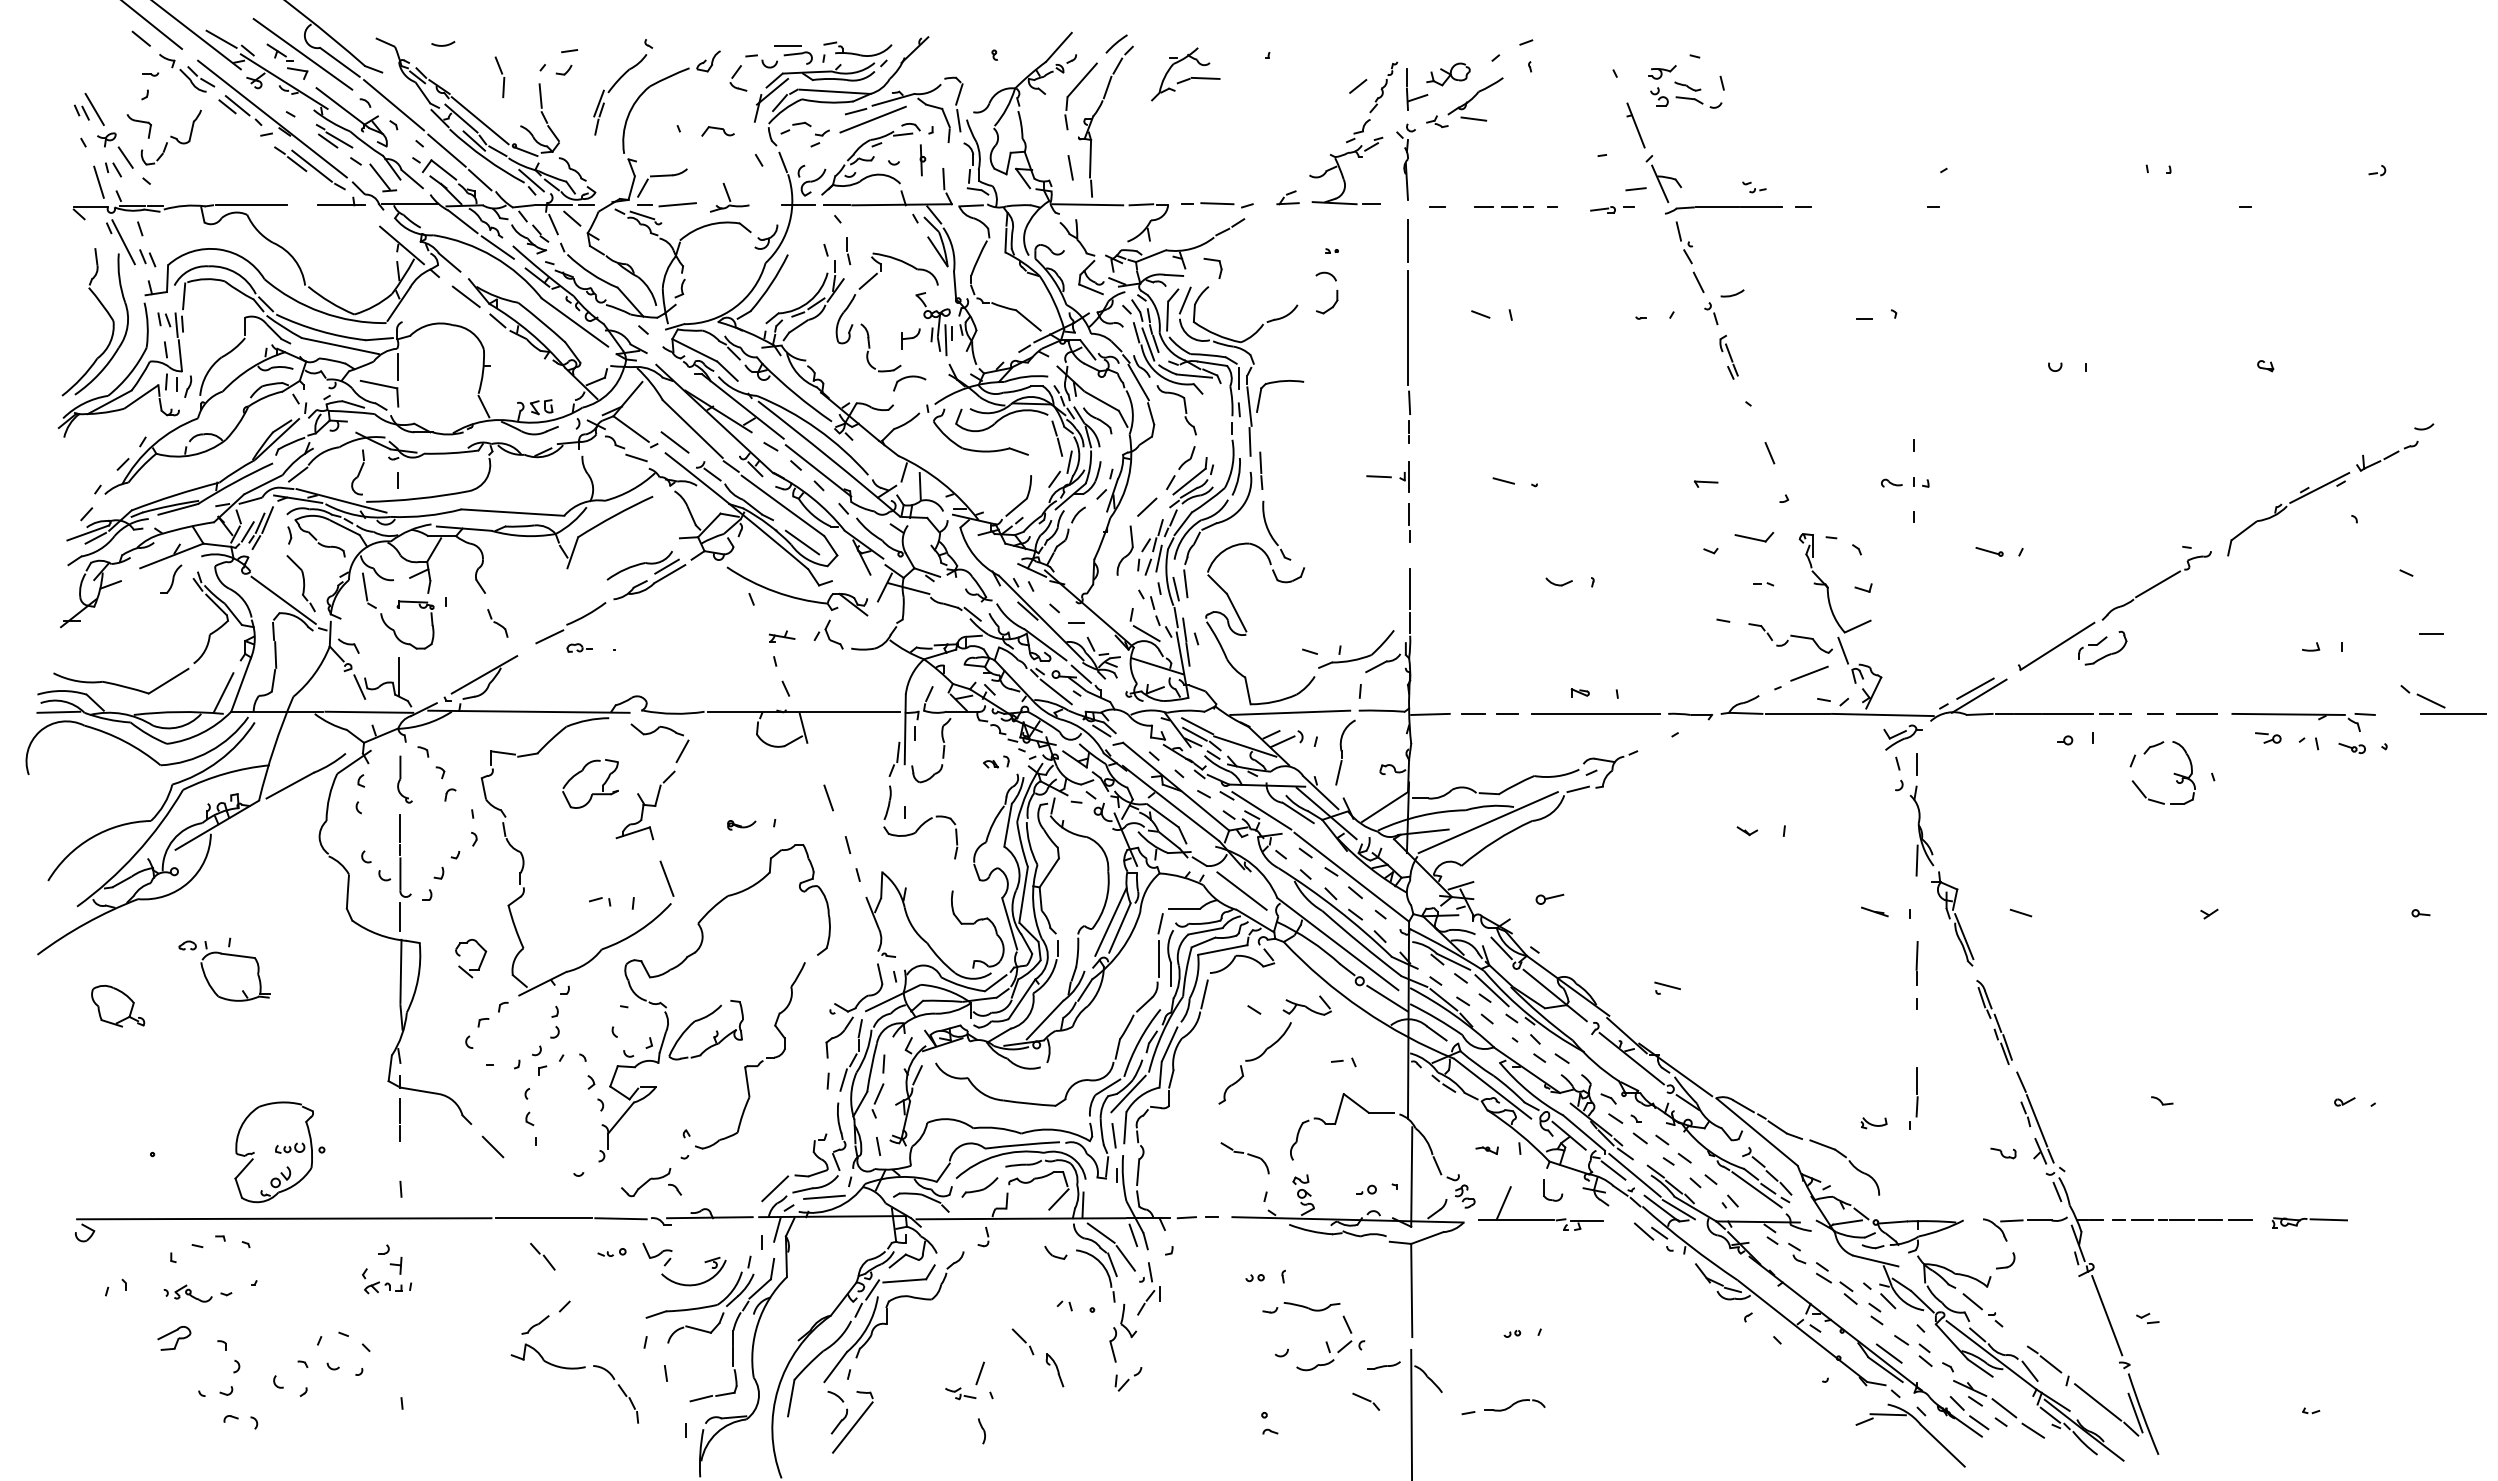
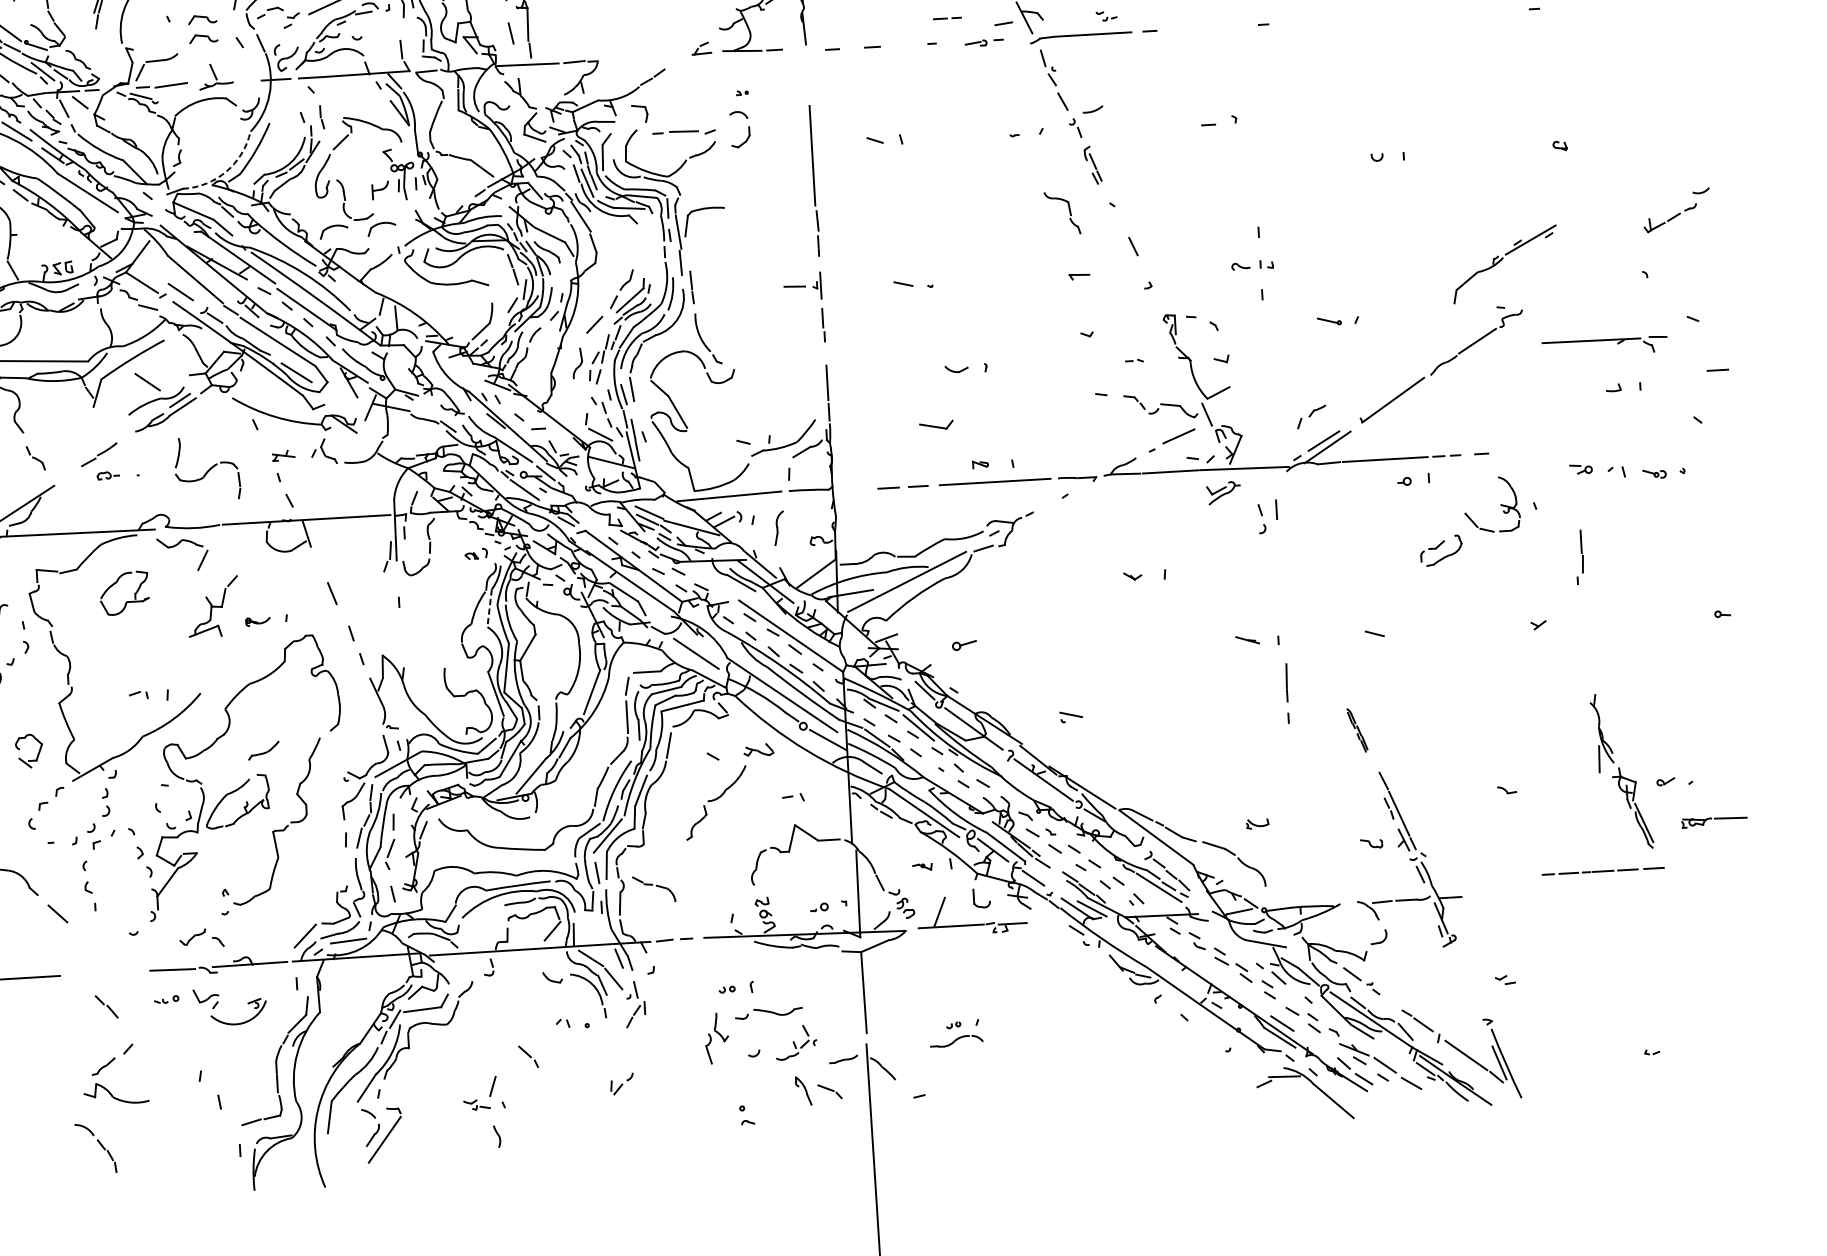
part: (717, 153) -> (203, 38), added
part: (922, 160) -> (381, 34), removed
part: (1217, 205) -> (684, 133), moved
line: (1517, 206) -> (947, 17), moved
line: (1408, 241) -> (808, 80), removed
line: (1184, 300) -> (616, 143), removed
arc: (735, 307) -> (226, 171), solid -> dashed
line: (945, 340) -> (410, 189), removed
part: (854, 383) -> (333, 231), added
part: (1184, 408) -> (1069, 211), moved
part: (2288, 514) -> (1504, 264), moved
part: (1754, 537) -> (936, 425), moved
line: (630, 543) -> (147, 382), added
part: (1124, 550) -> (577, 363), size x0.7
line: (1158, 558) -> (607, 368), removed
part: (570, 623) -> (99, 454), size x0.6
part: (2102, 647) -> (1441, 550), moved
line: (2430, 700) -> (1720, 428), removed
line: (1430, 713) -> (851, 489), removed
line: (2196, 713) -> (1517, 451), removed
line: (2453, 713) -> (1740, 438), removed
part: (2303, 715) -> (1604, 340), moved
part: (1902, 737) -> (1223, 492), moved
part: (1345, 752) -> (779, 528), size x0.6
part: (2146, 754) -> (1311, 417), moved
part: (645, 805) -> (213, 607), moved
line: (1261, 810) -> (709, 582), removed
part: (920, 822) -> (207, 468), moved
line: (1008, 825) -> (490, 608), solid -> dashed
part: (1941, 875) -> (1621, 770), moved
line: (666, 878) -> (195, 671), removed
line: (1110, 921) -> (583, 686), removed
part: (1306, 1005) -> (758, 750), size x0.7
part: (1994, 1022) -> (1357, 730), size x0.6
part: (1913, 1098) -> (1579, 557), moved
part: (1244, 1158) -> (653, 889), moved
line: (1634, 1174) -> (1051, 880), removed
part: (646, 1182) -> (193, 937), size x0.6
part: (979, 1187) -> (263, 750), moved
line: (543, 1218) -> (105, 973), removed
line: (2182, 1219) -> (1603, 870), moved
part: (2309, 1222) -> (1714, 821), moved
line: (777, 1229) -> (309, 971), removed
line: (1643, 1231) -> (1062, 929), removed
part: (702, 1306) -> (248, 1042), removed
line: (2107, 1315) -> (1470, 979), removed
part: (1123, 1333) -> (717, 1038), moved
part: (1330, 1343) -> (795, 1042), size x0.7
part: (1054, 1370) -> (803, 1091), moved
part: (620, 1389) -> (99, 1144), moved
part: (1514, 1405) -> (956, 1041), moved

